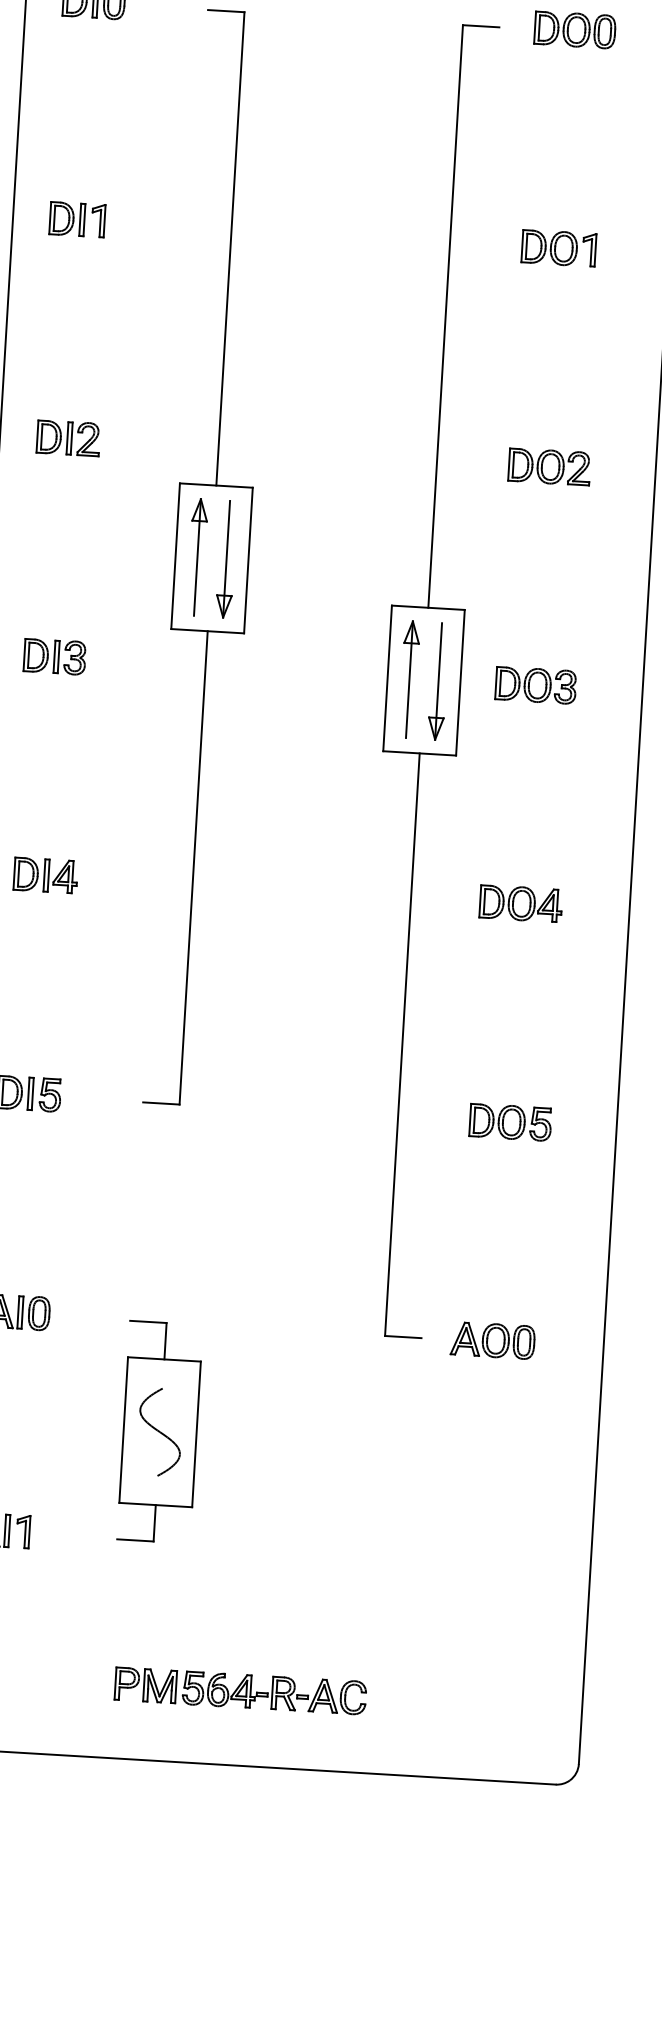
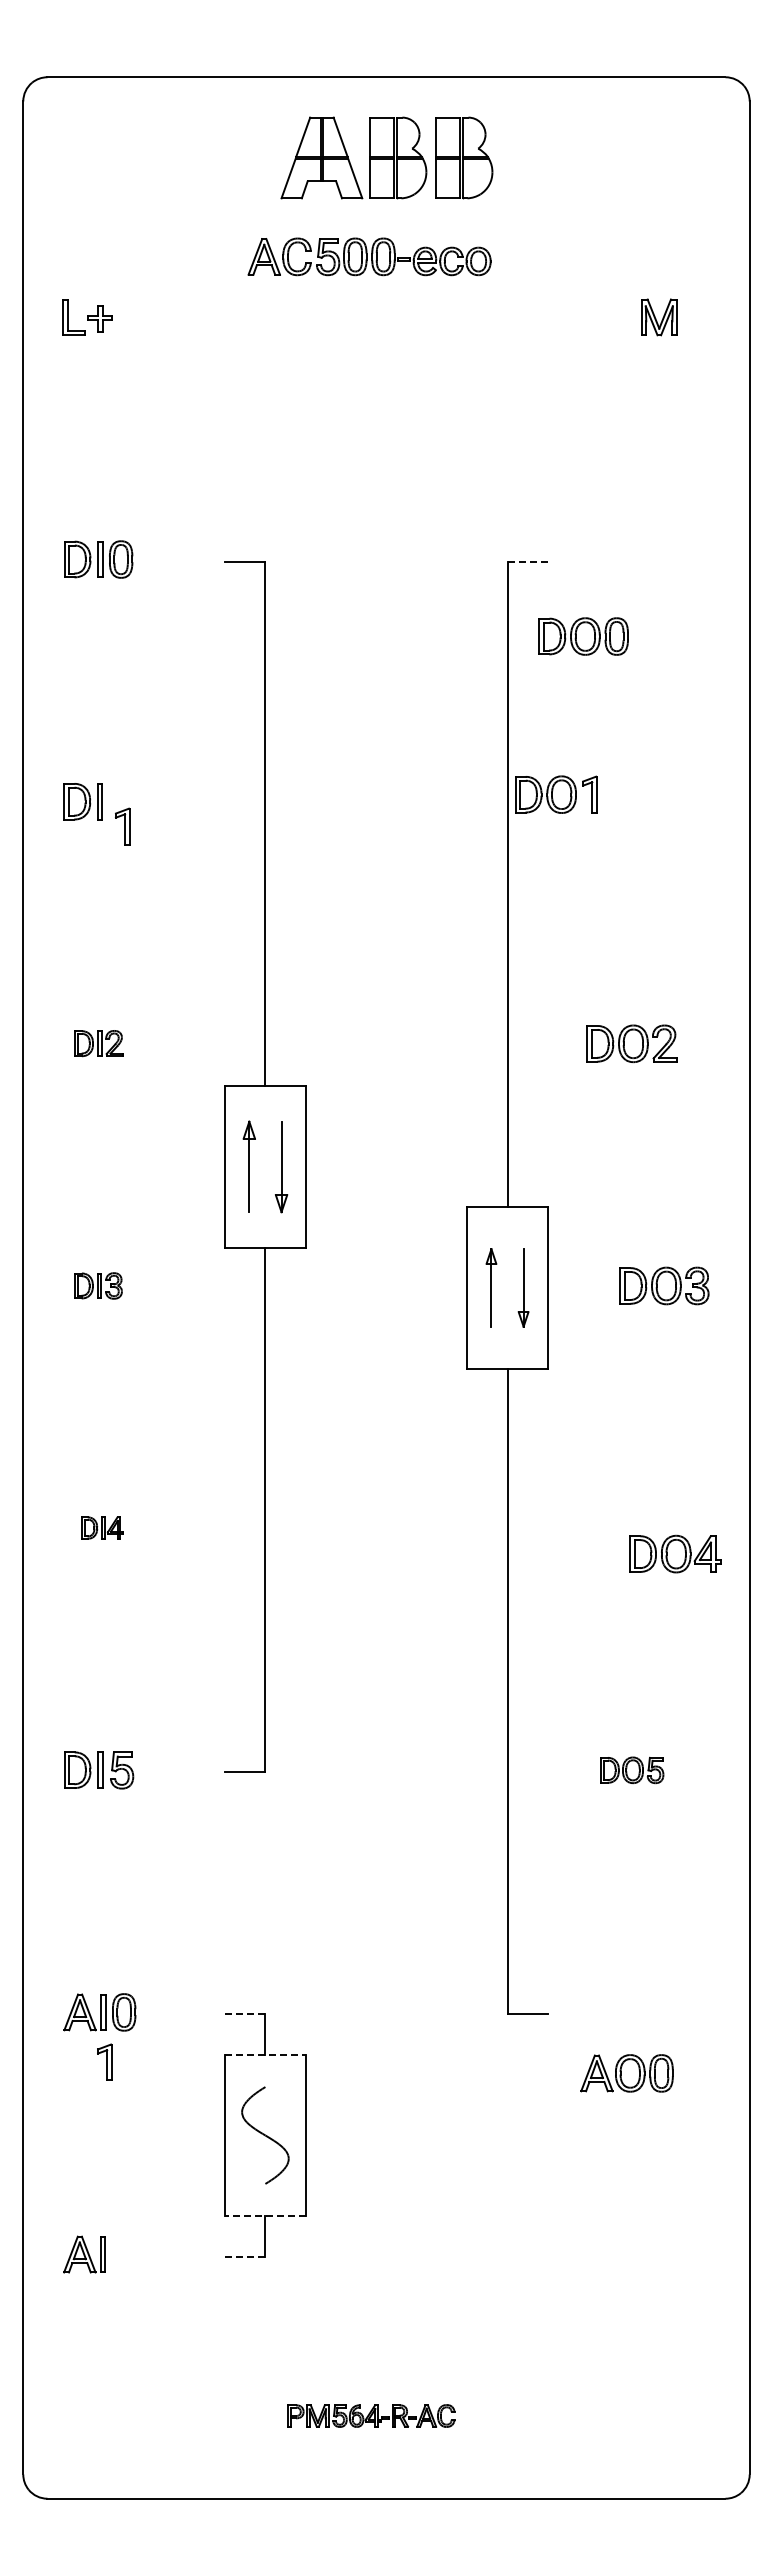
line: (480, 26) -> (527, 561), solid -> dashed
part: (574, 29) -> (583, 636), moved
part: (98, 220) -> (122, 826), moved
part: (559, 248) -> (556, 794), moved
part: (68, 438) -> (98, 1043), size x0.7
part: (197, 557) -> (249, 1166), size x0.7
part: (226, 558) -> (281, 1166), size x0.7
part: (55, 656) -> (98, 1285), size x0.7
part: (409, 679) -> (491, 1287), size x0.6
part: (438, 681) -> (523, 1287), size x0.6
part: (535, 684) -> (664, 1285), moved
part: (45, 874) -> (102, 1527), size x0.6
part: (521, 903) -> (675, 1553), moved
part: (509, 1122) -> (631, 1770), size x0.7
line: (148, 1322) -> (245, 2014), solid -> dashed
part: (492, 1340) -> (626, 2073), moved
line: (164, 1359) -> (265, 2054), solid -> dashed
line: (154, 1505) -> (264, 2216), solid -> dashed
part: (23, 1530) -> (104, 2061), moved
line: (134, 1540) -> (244, 2256), solid -> dashed
part: (240, 1690) -> (371, 2415), size x0.6

